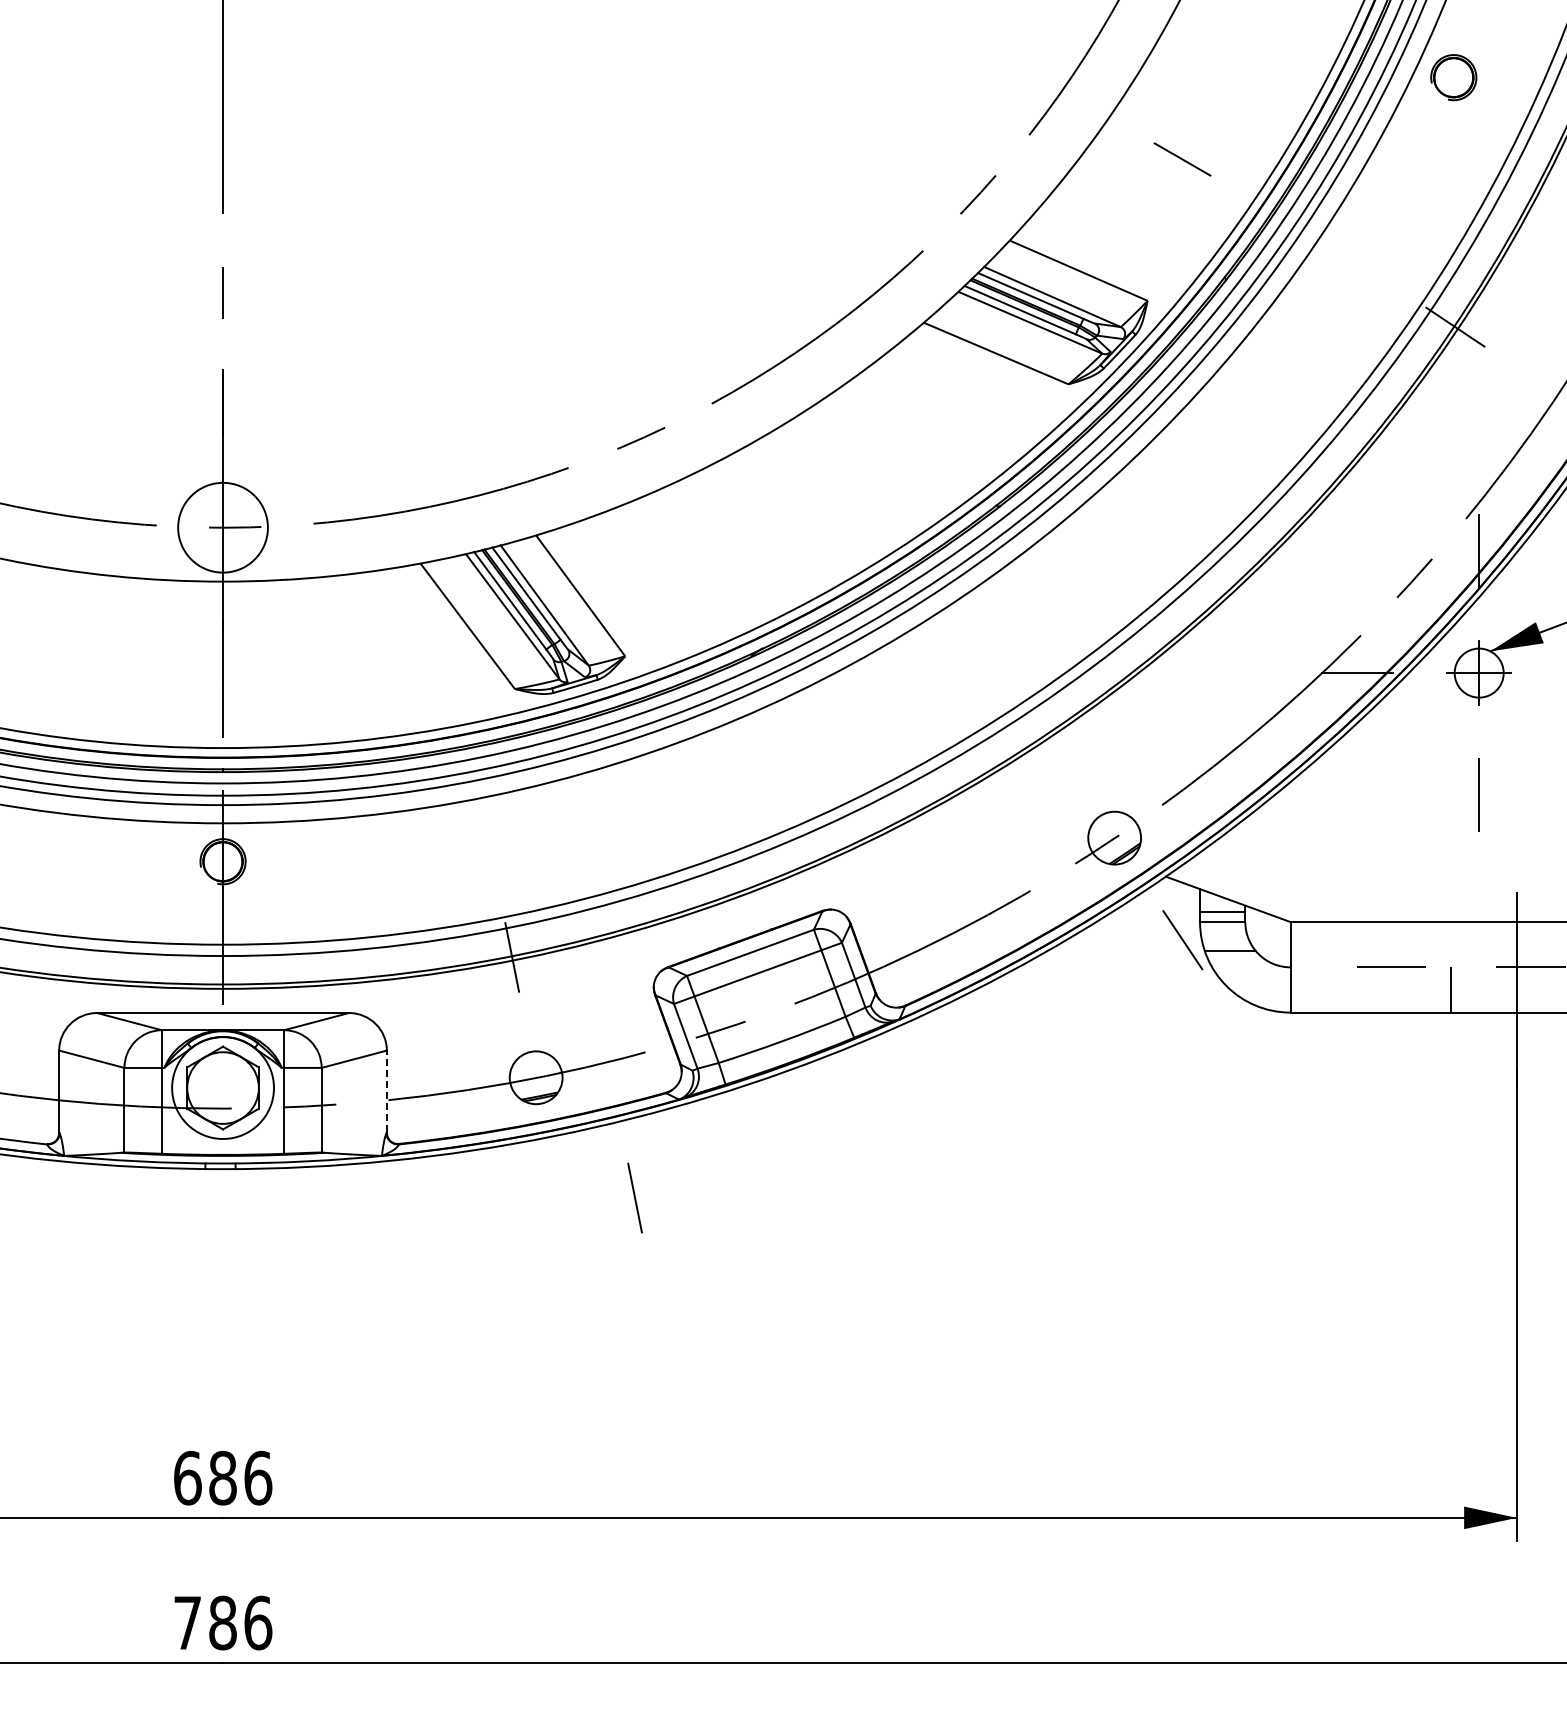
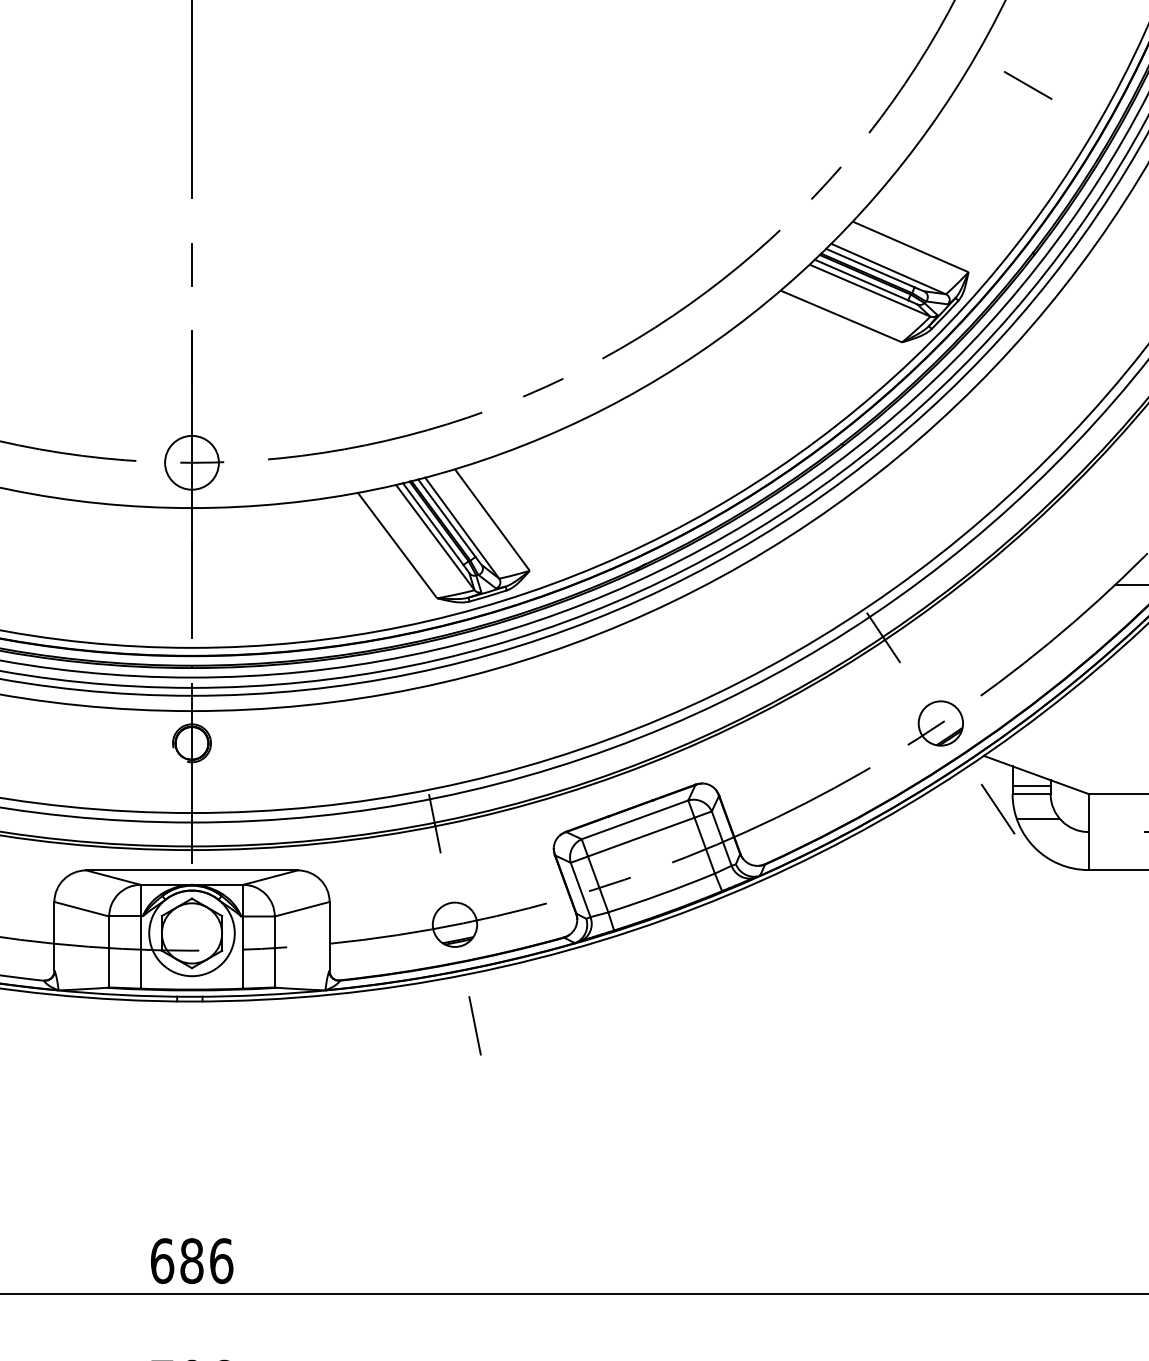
line: (1182, 159) -> (1028, 85), moved
circle: (223, 527) -> (192, 462), size x0.71
line: (1046, 736) -> (883, 638), added
line: (386, 1091) -> (329, 936), dashed -> solid
line: (634, 1197) -> (474, 1025), moved

